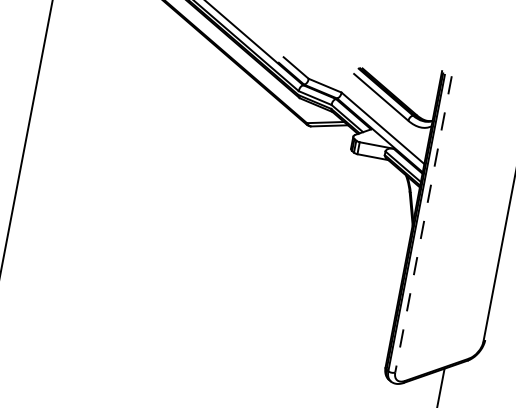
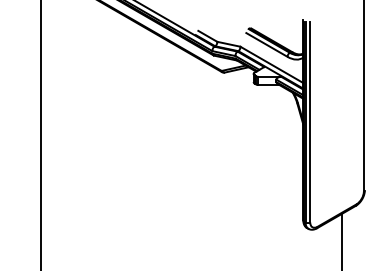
line: (423, 224) -> (310, 122), dashed -> solid

